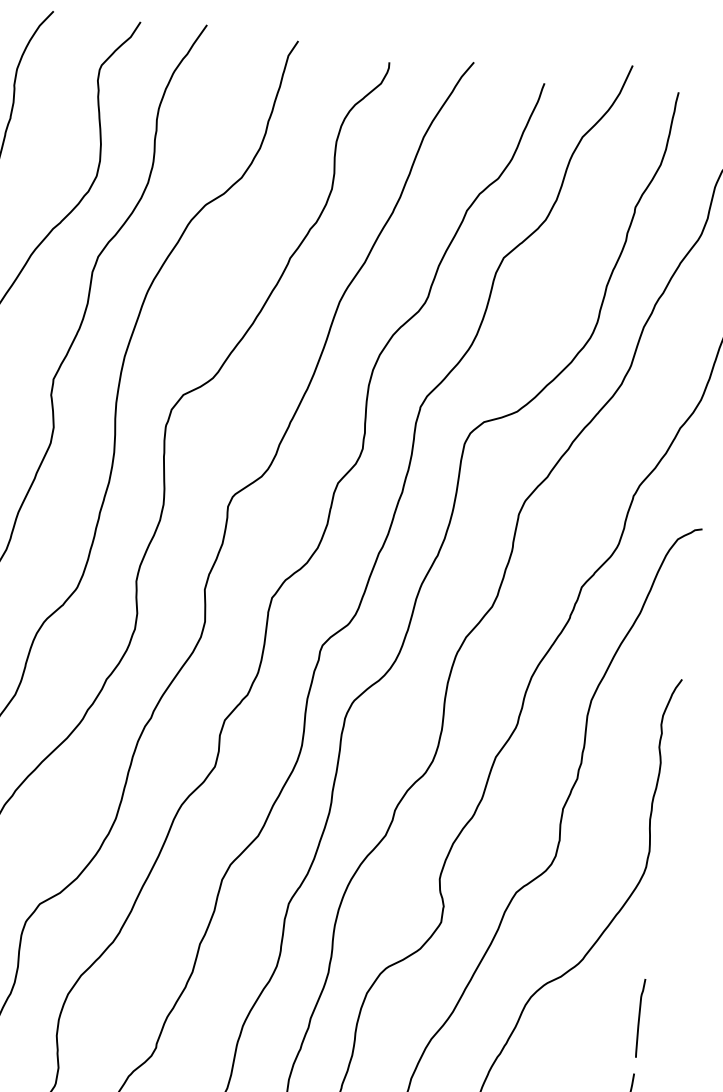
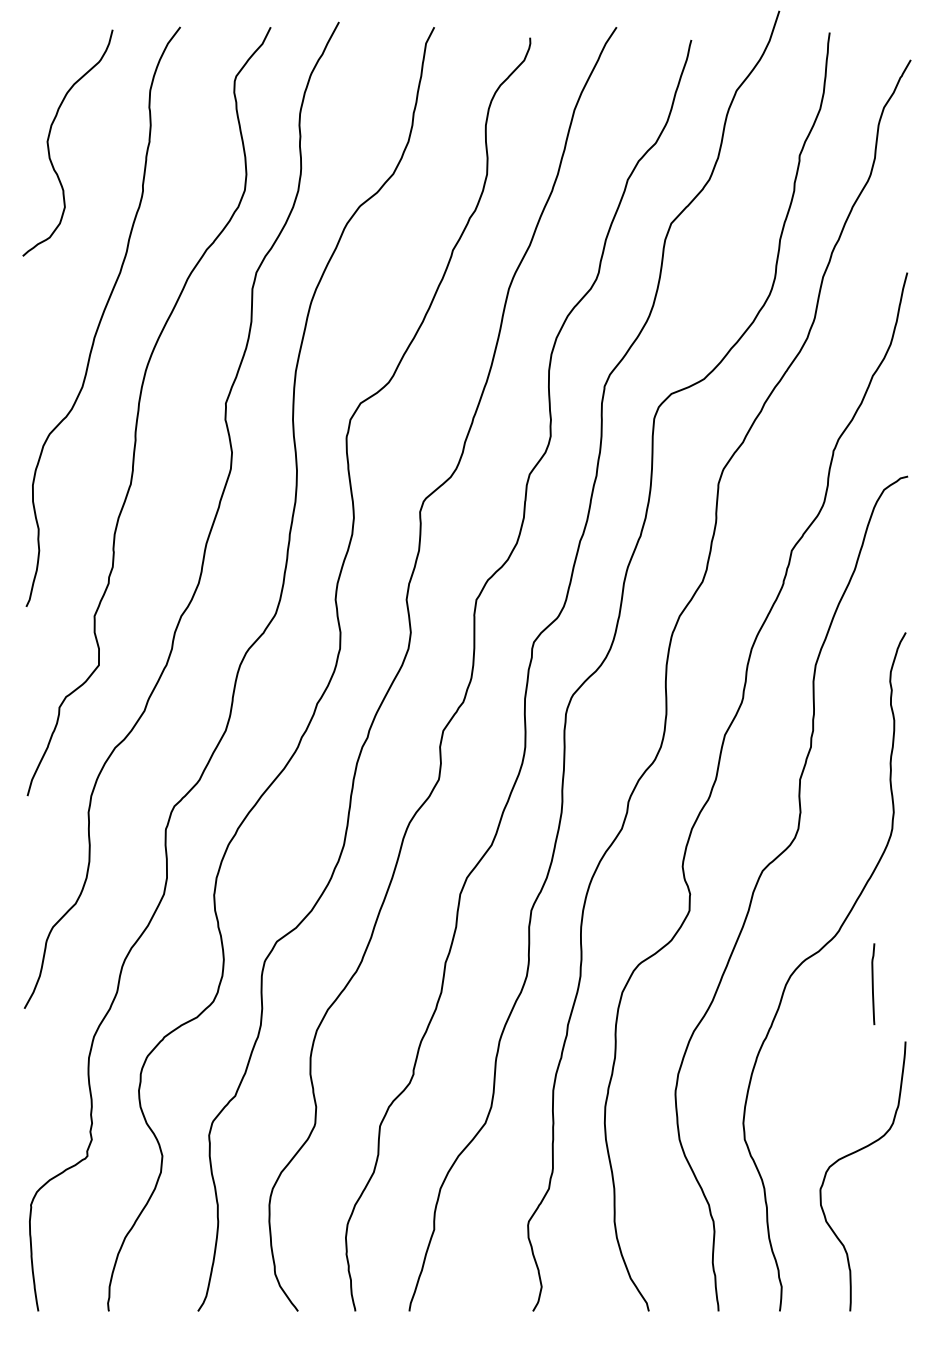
curve: (639, 1018) -> (873, 984), moved

